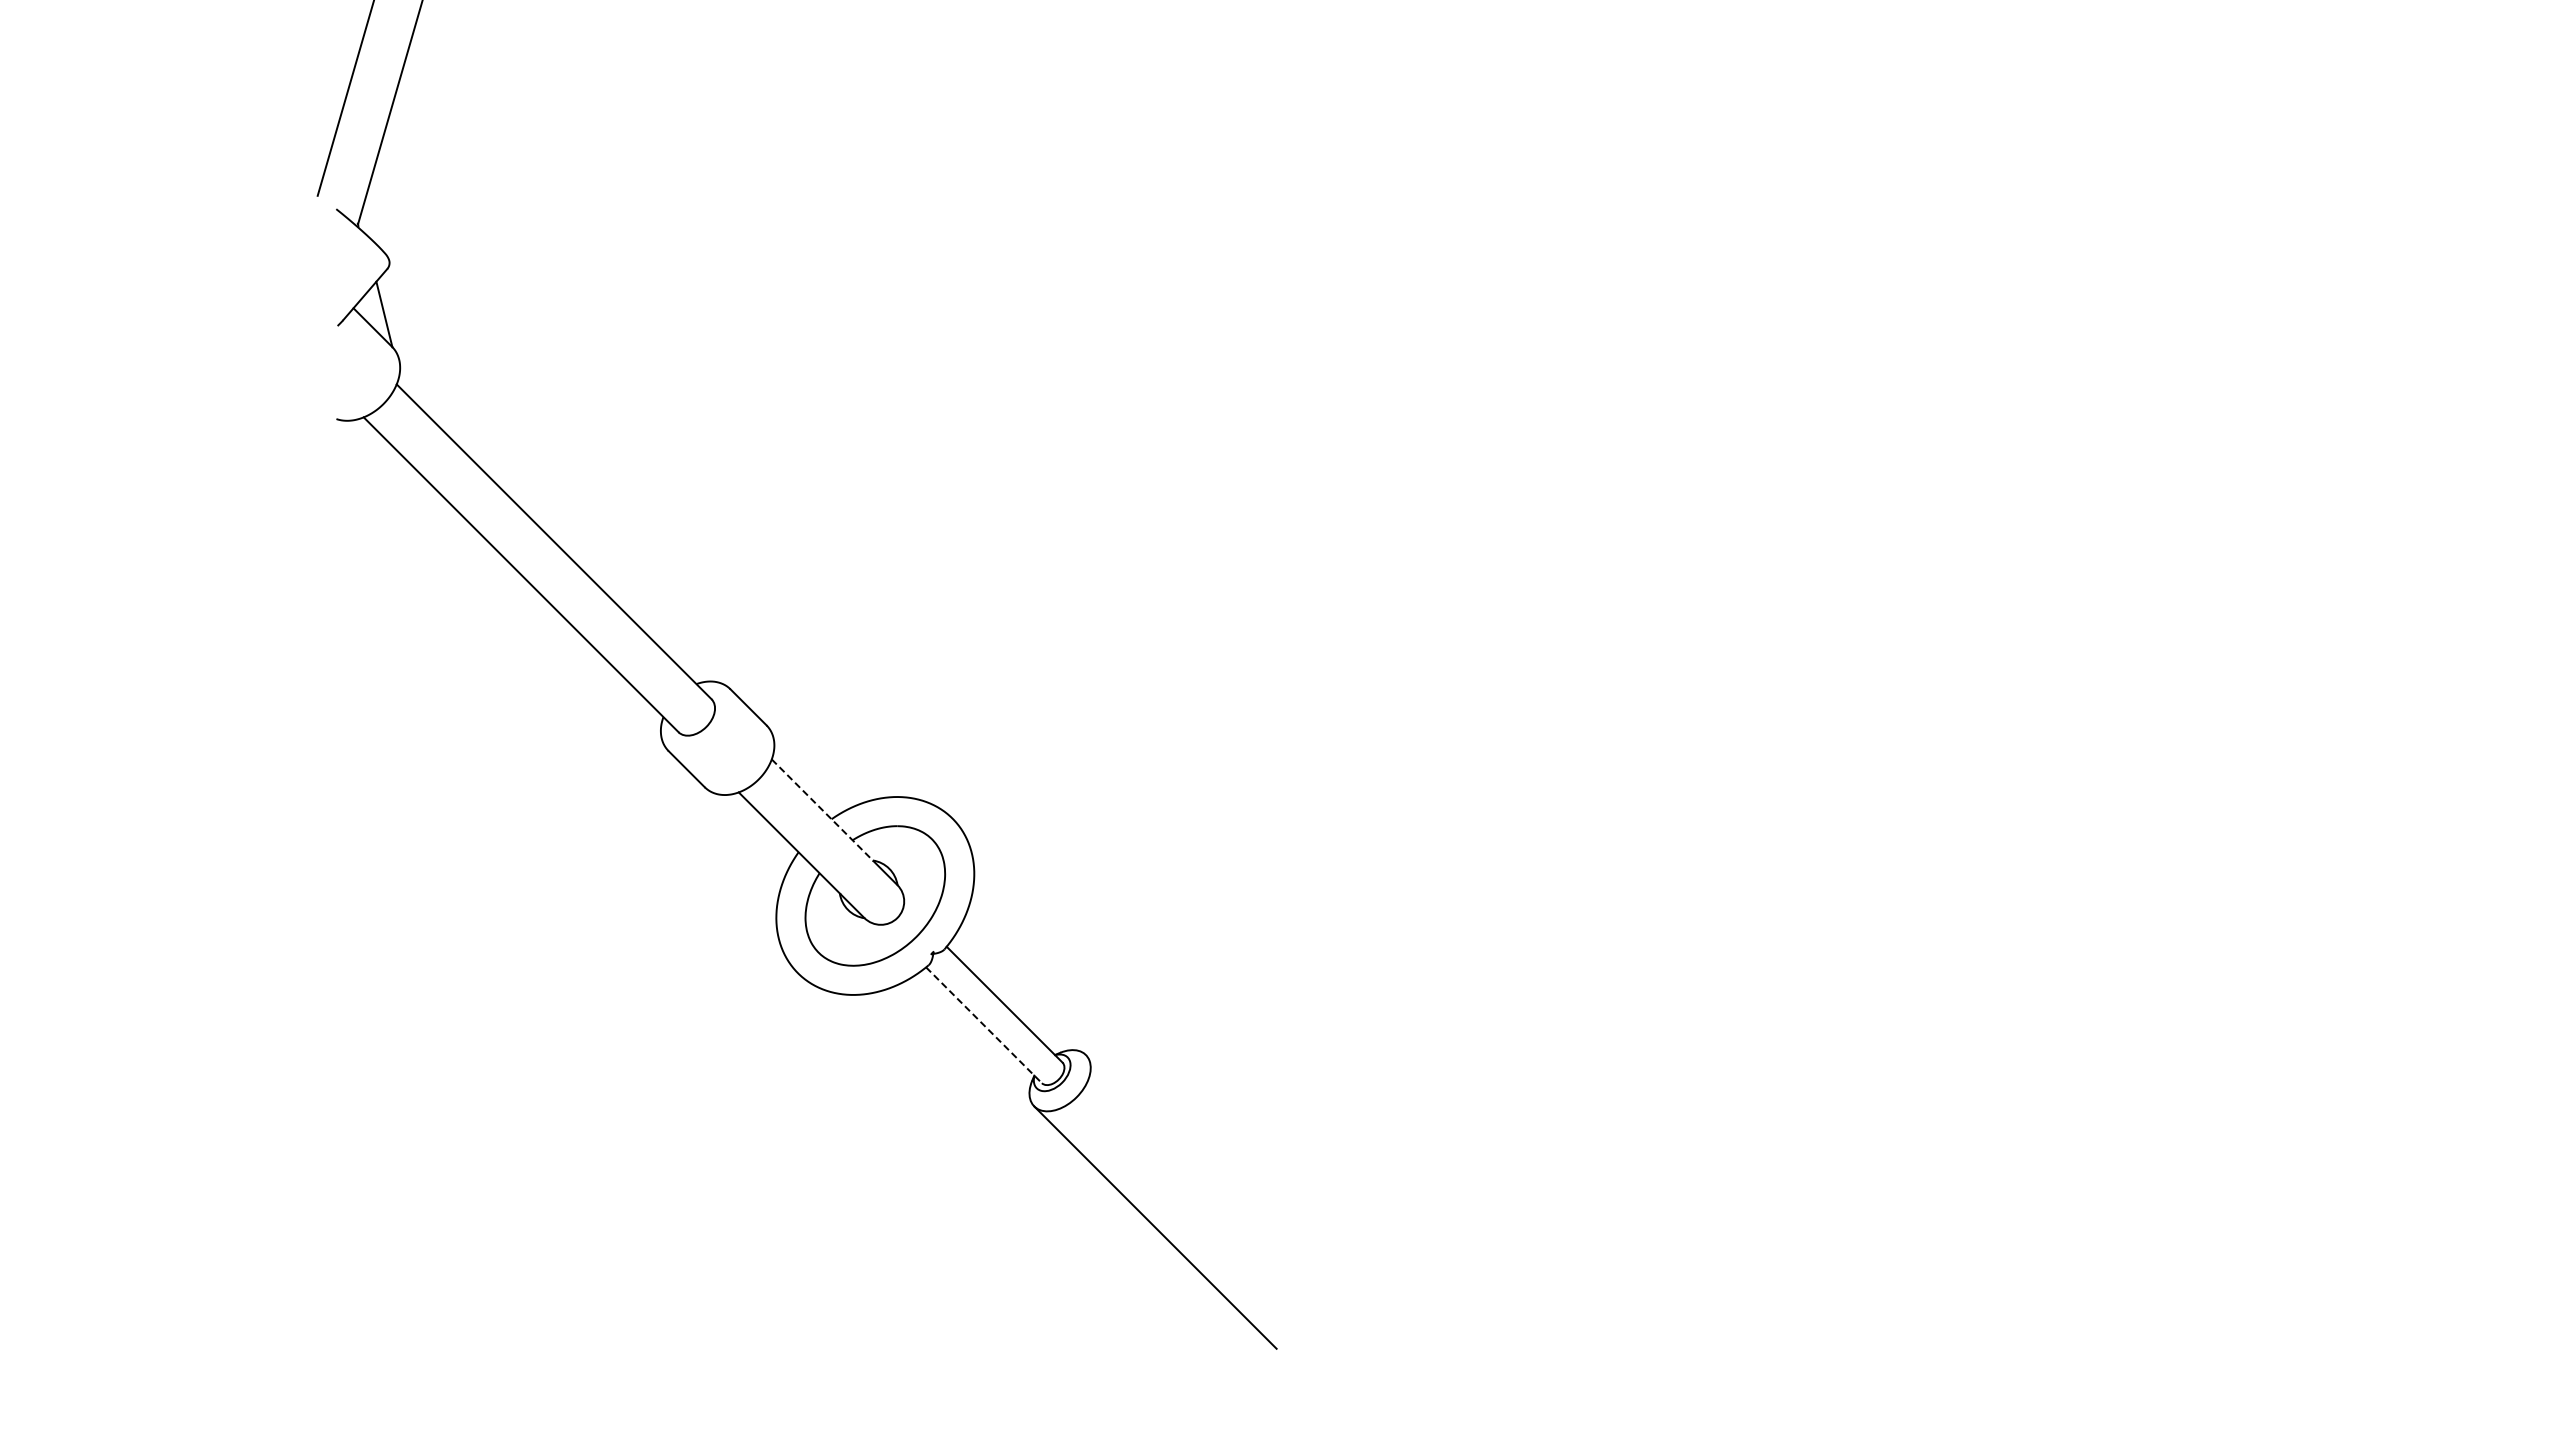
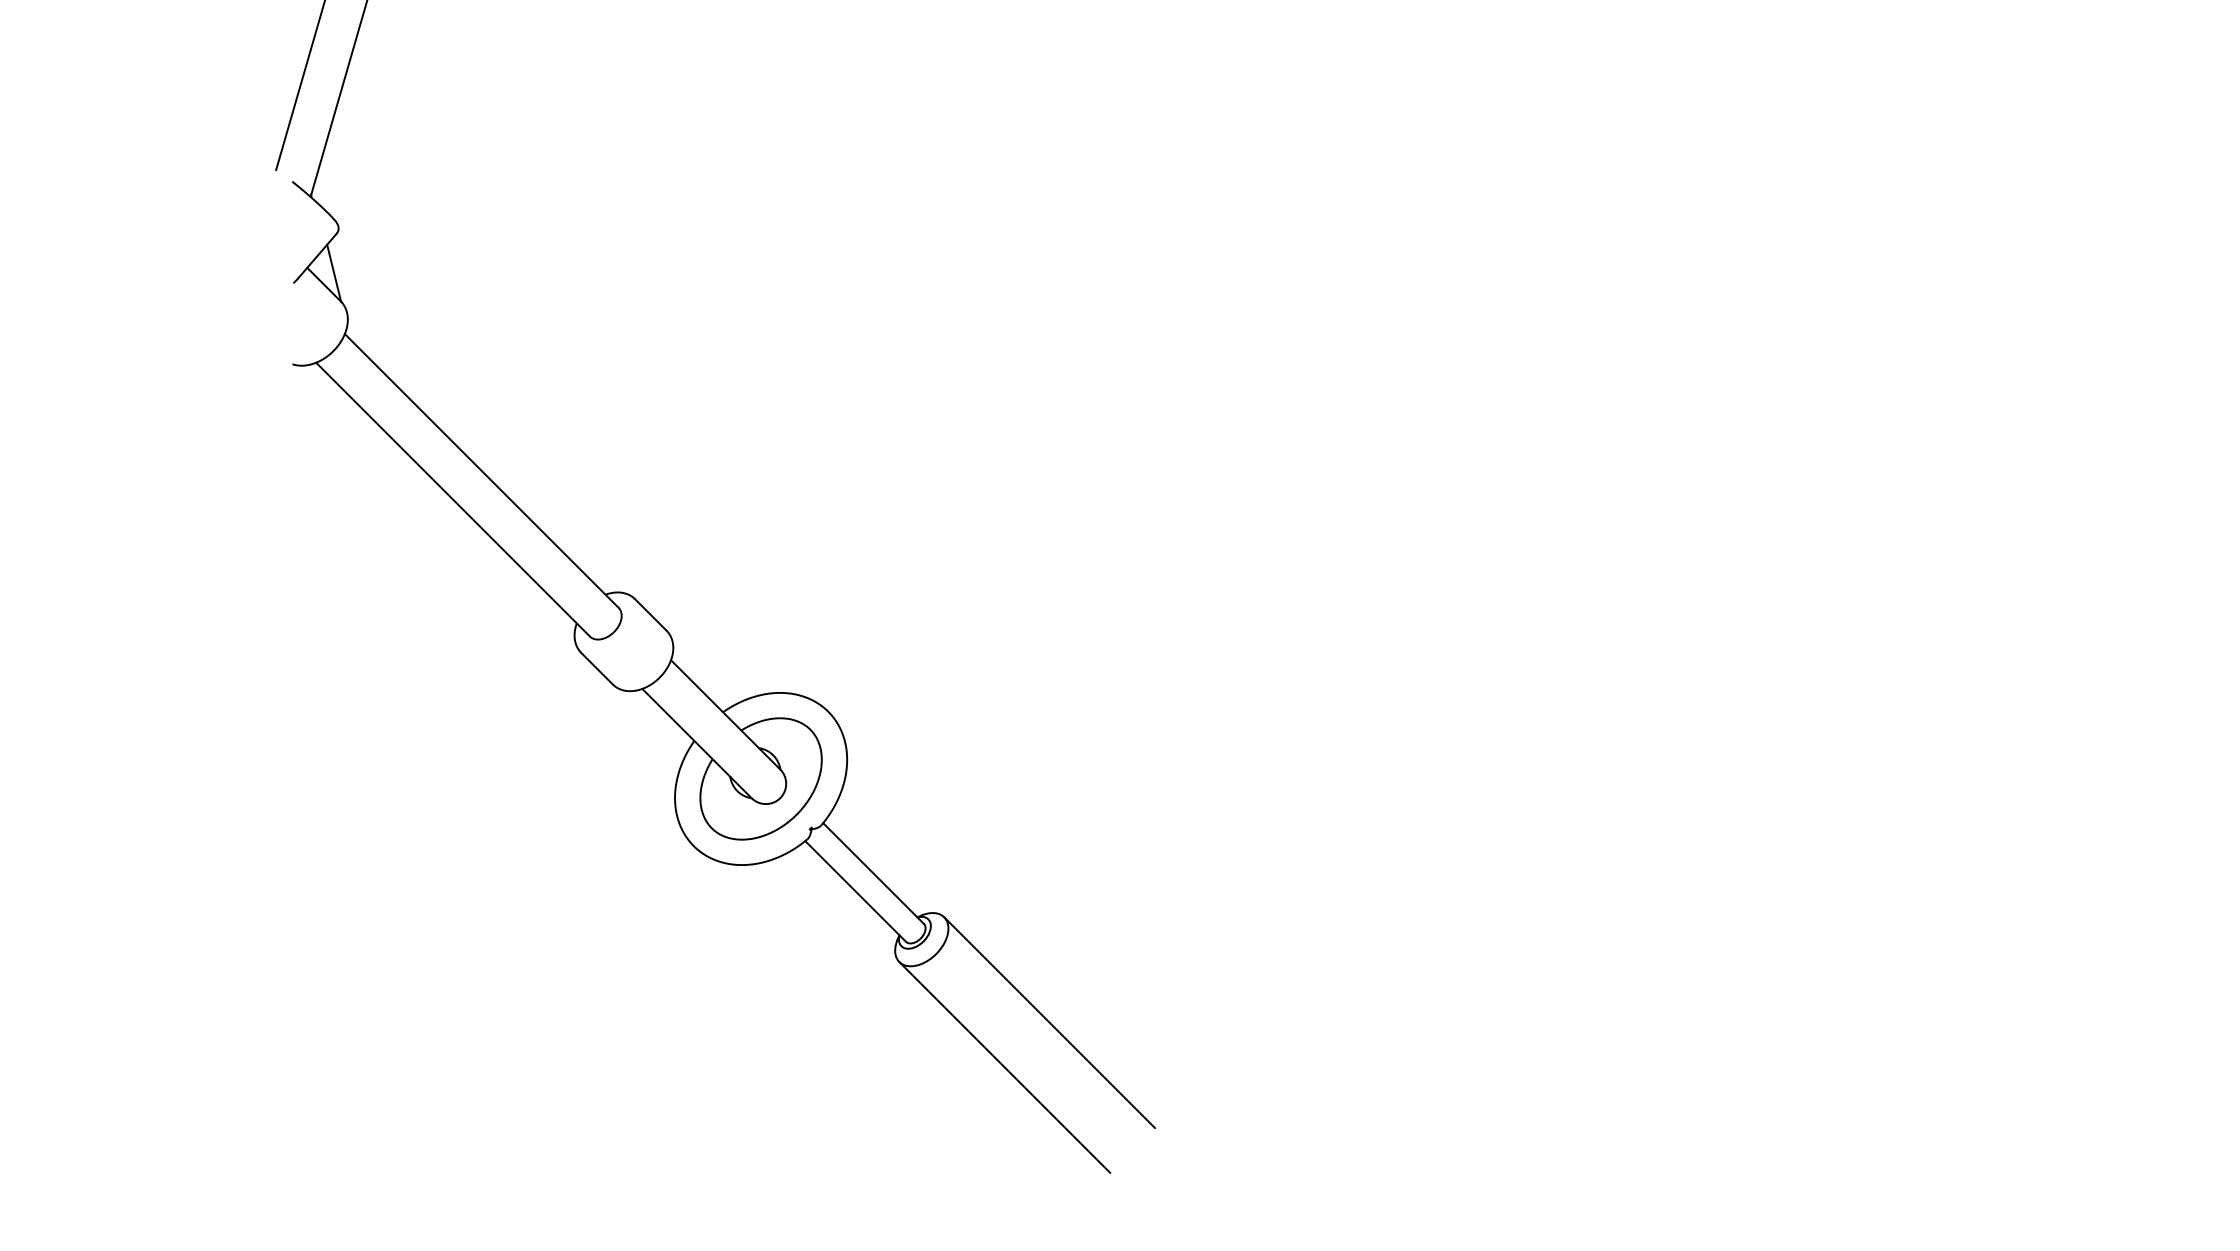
line: (822, 810) -> (715, 704), dashed -> solid
line: (984, 1025) -> (856, 891), dashed -> solid
line: (1206, 1176) -> (1049, 1022), added

